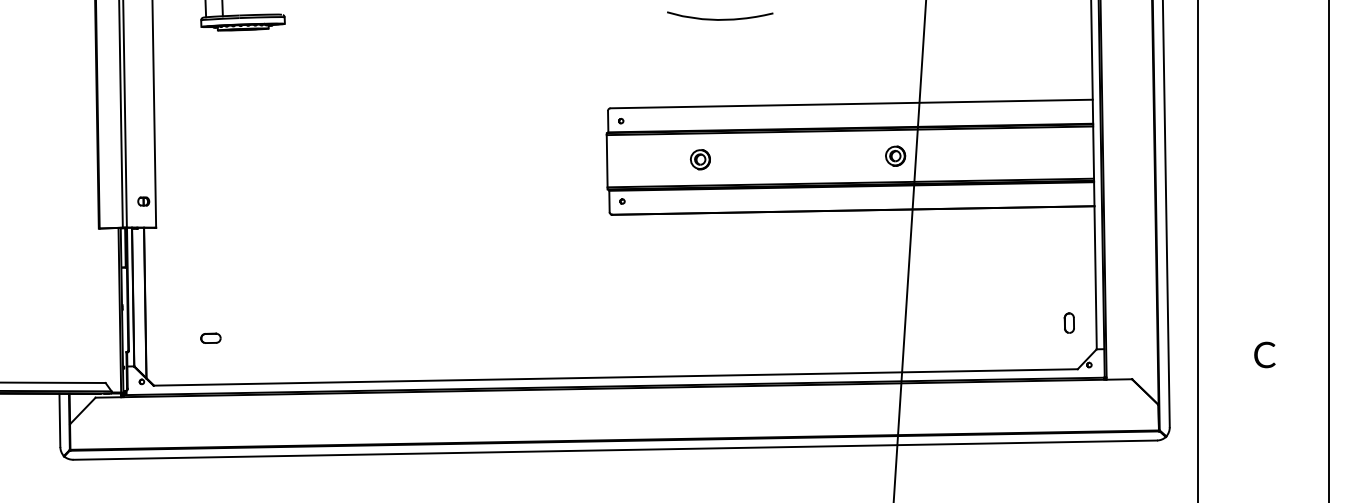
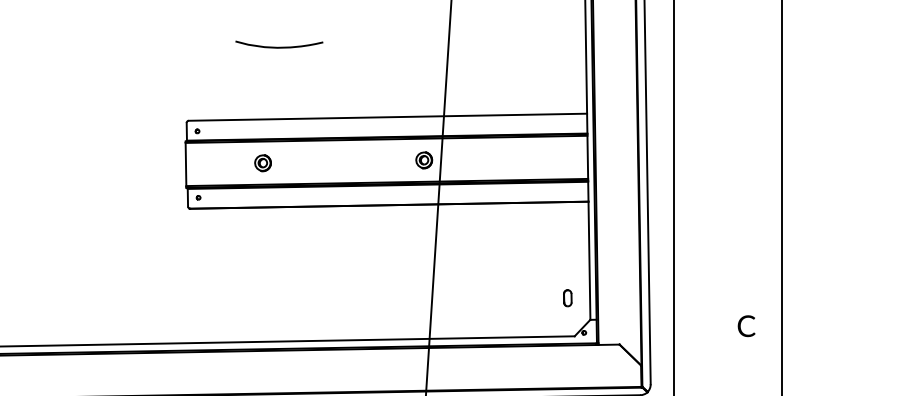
text: (1264, 354) -> (746, 325), moved

